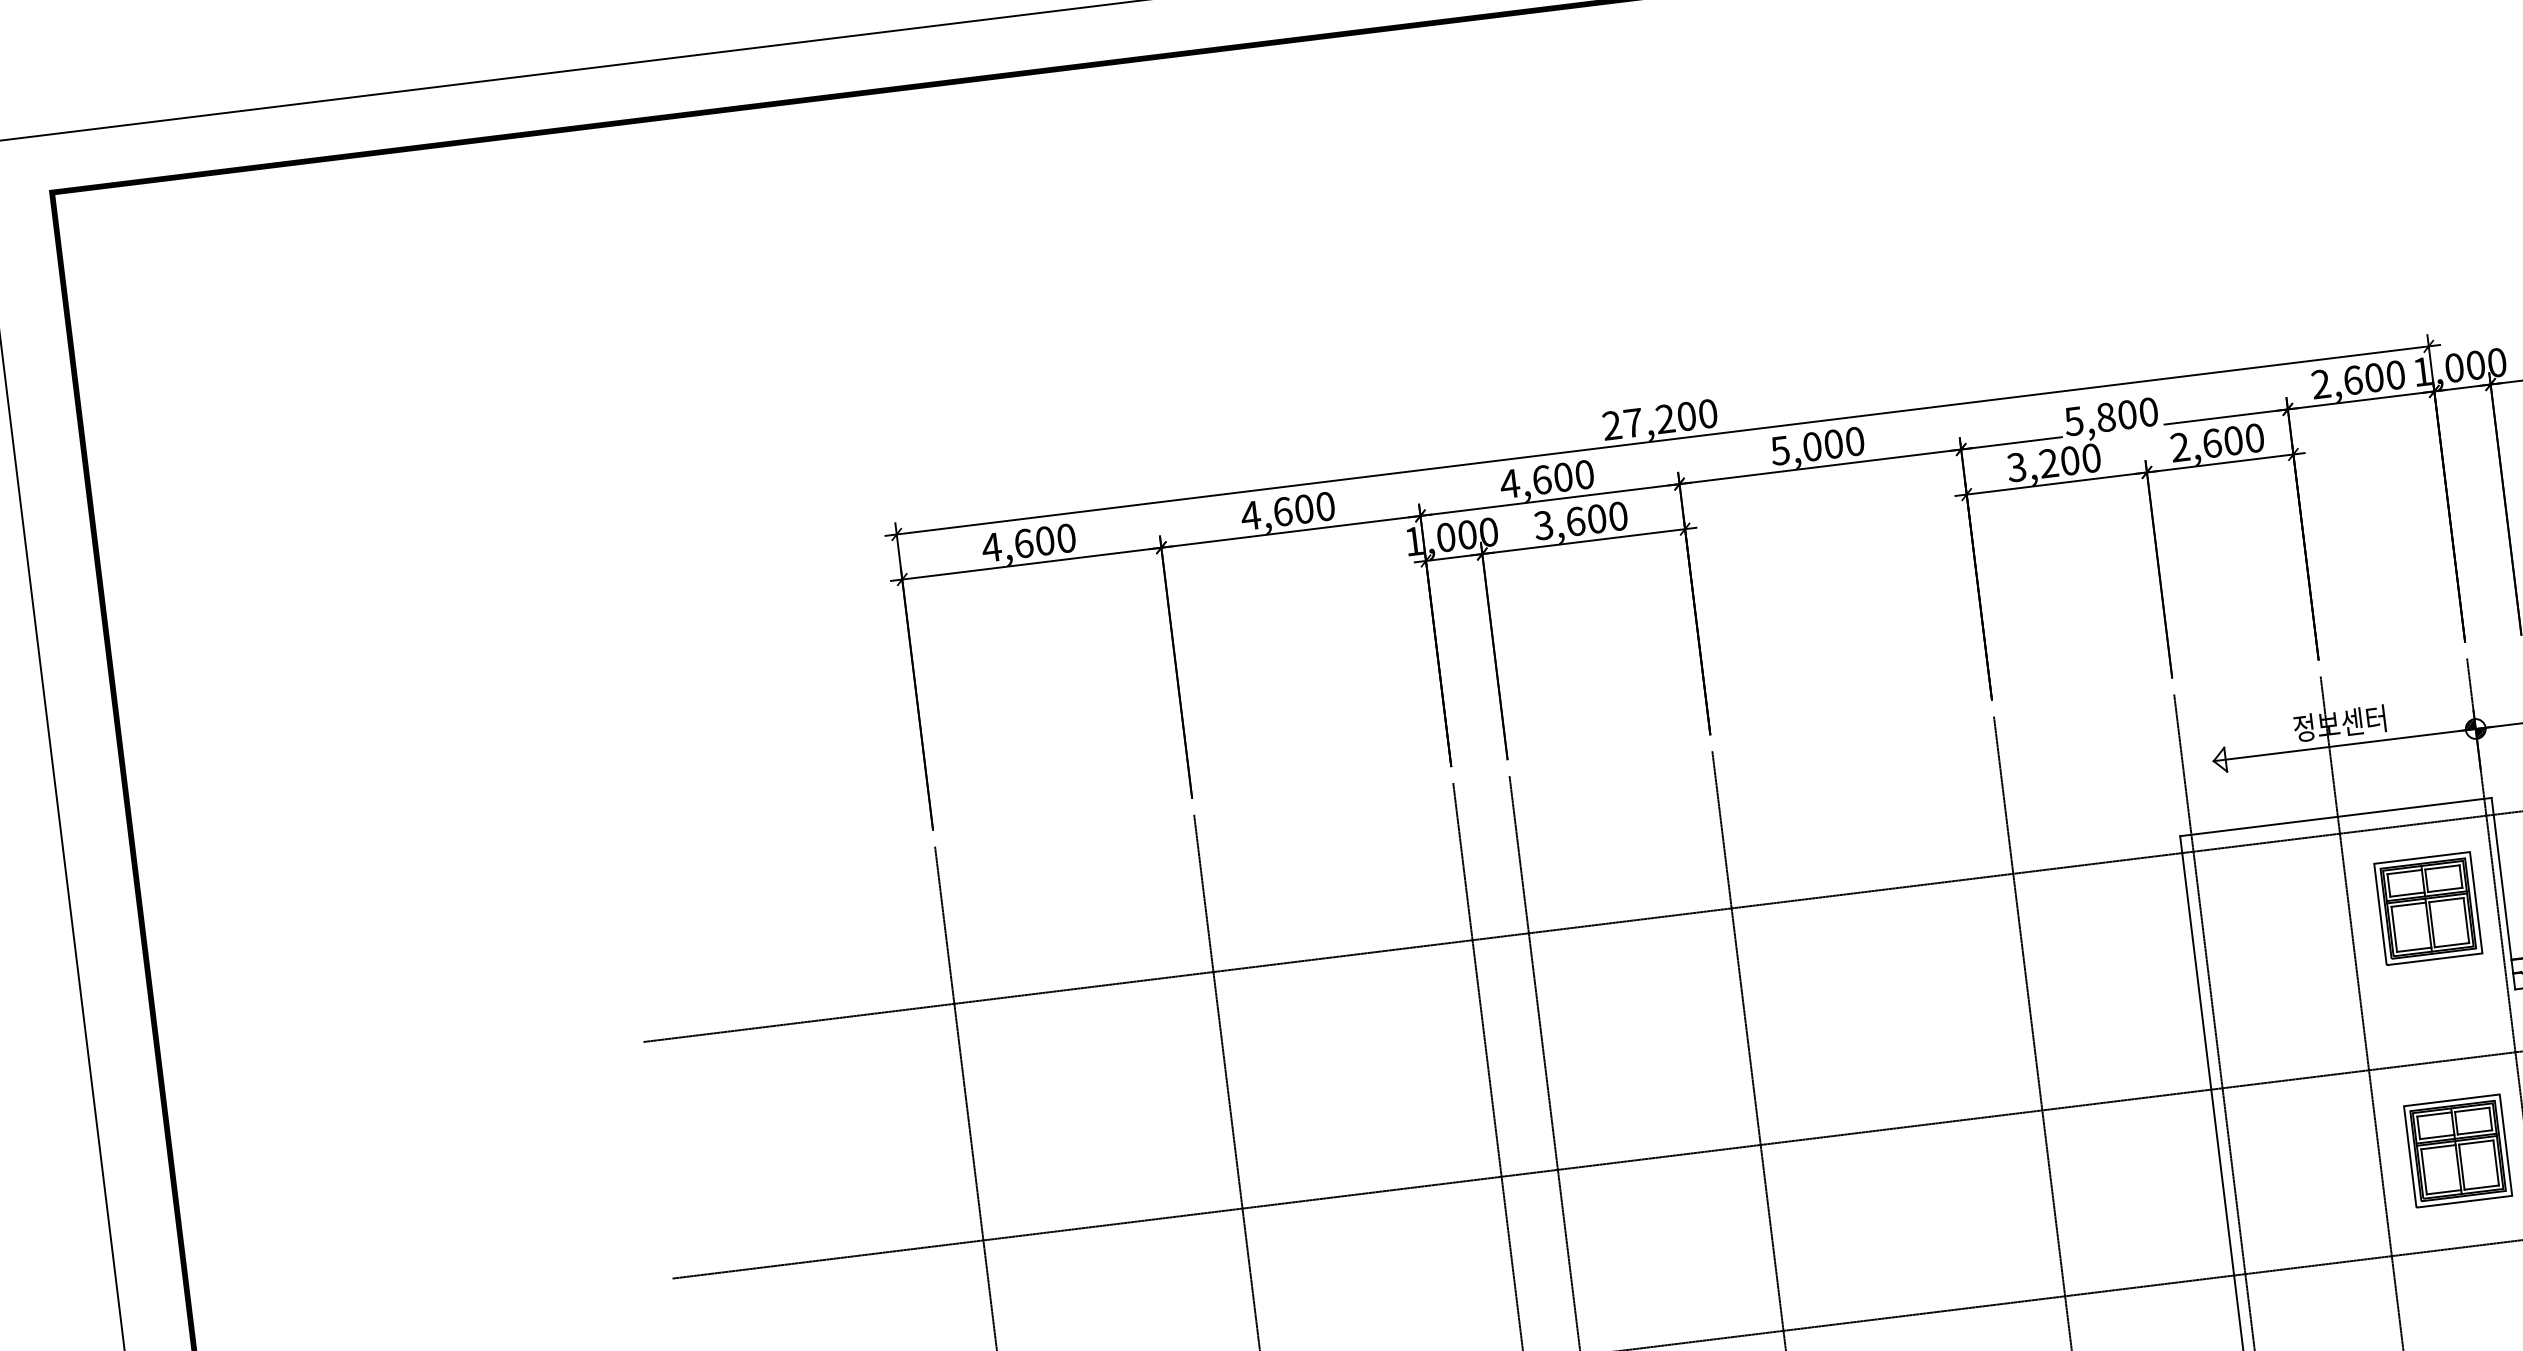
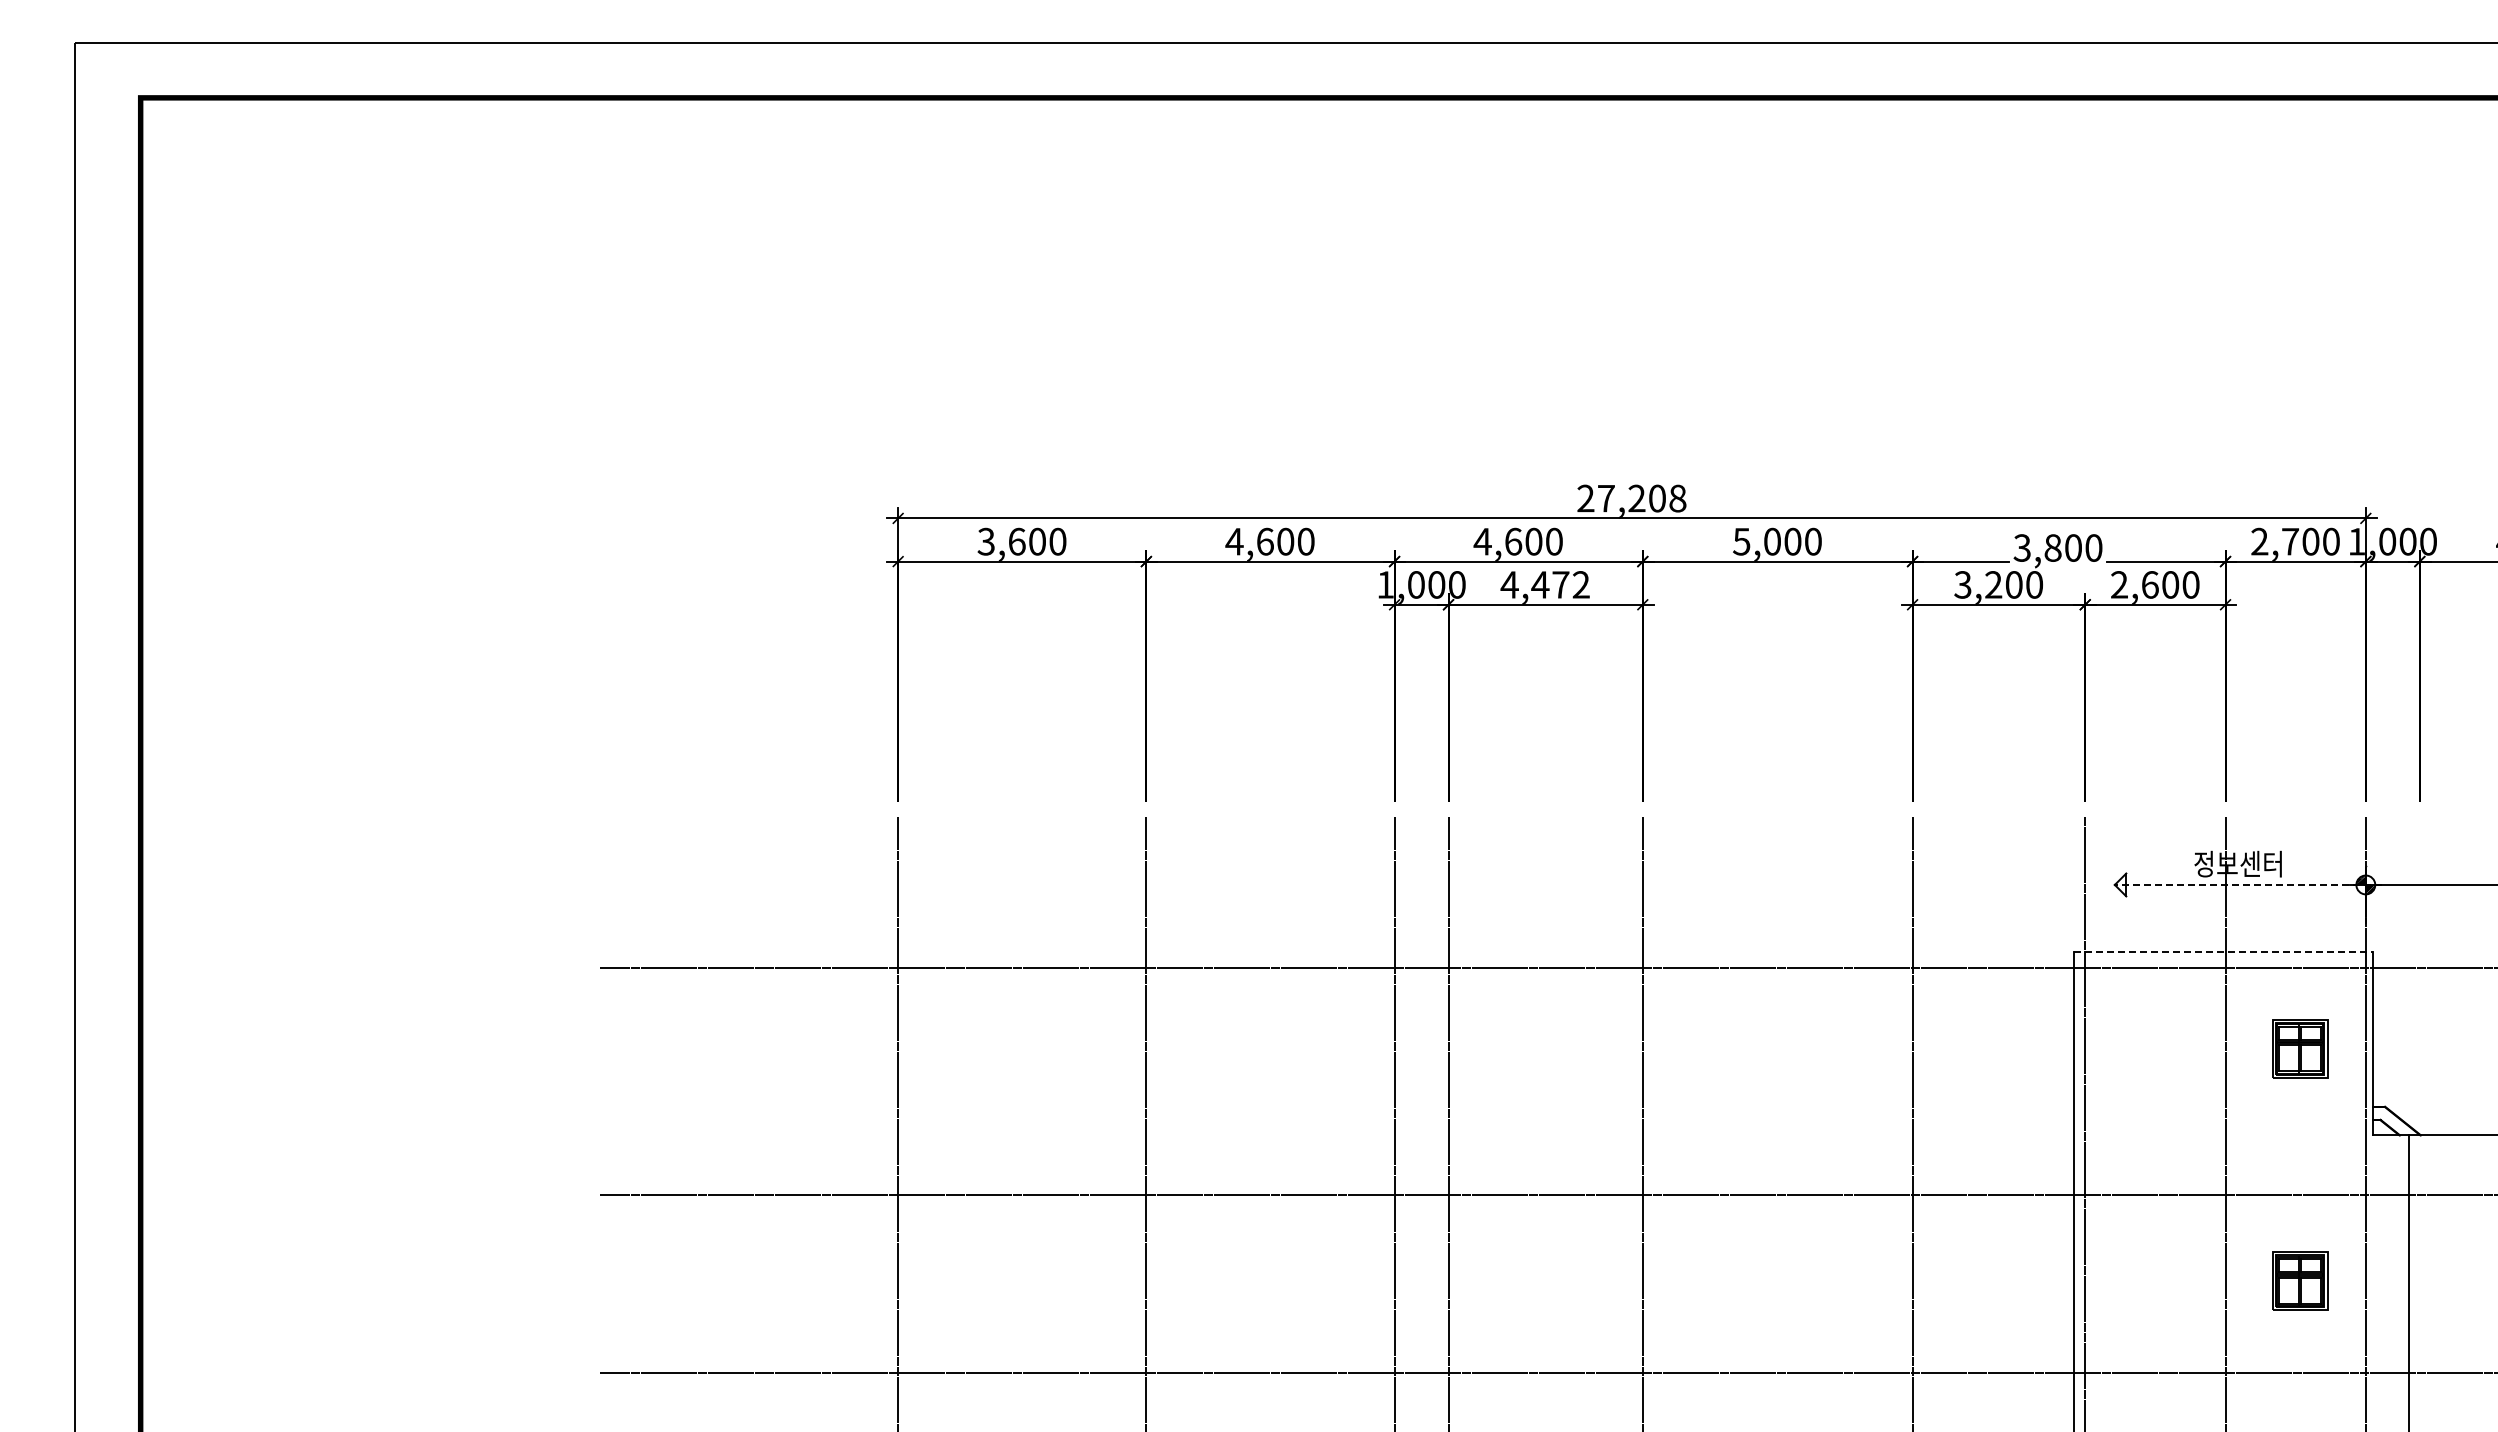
text: (2353, 380) -> (2290, 541), 2,600 -> 2,700
text: (1707, 413) -> (1677, 498), 27,200 -> 27,208
text: (2074, 420) -> (2022, 547), 5,800 -> 3,800
text: (1579, 520) -> (1544, 584), 3,600 -> 4,472
text: (991, 547) -> (986, 541), 4,600 -> 3,600
line: (2353, 743) -> (2248, 884), solid -> dashed
line: (2336, 816) -> (2224, 951), solid -> dashed
part: (2427, 908) -> (2299, 1048), size x0.6
part: (2457, 1151) -> (2299, 1281), size x0.6

